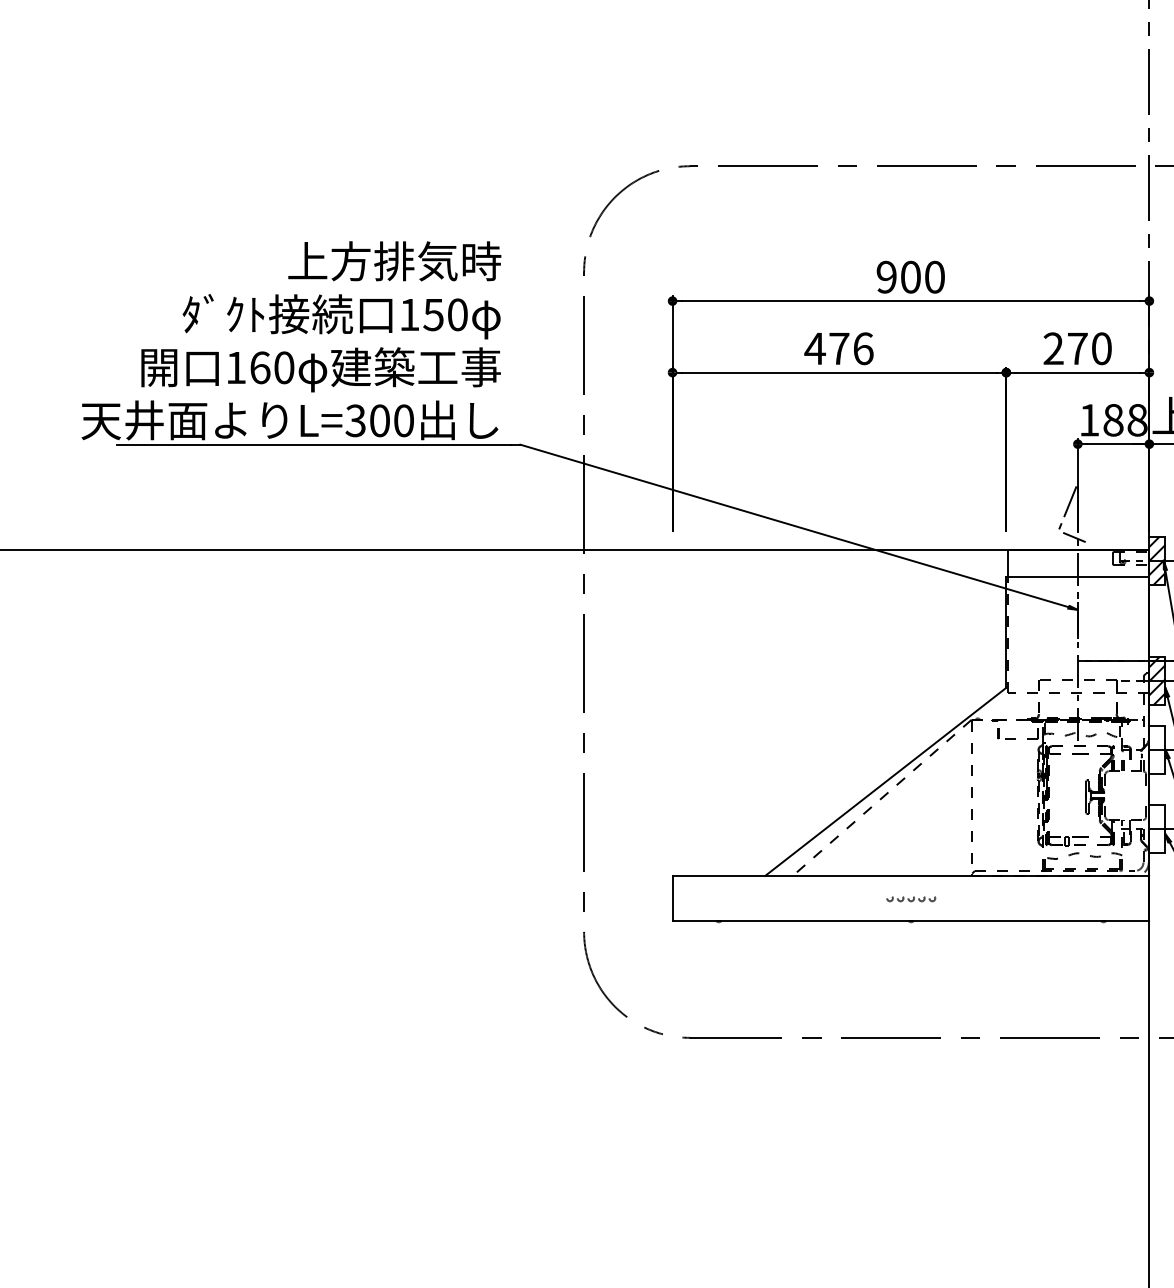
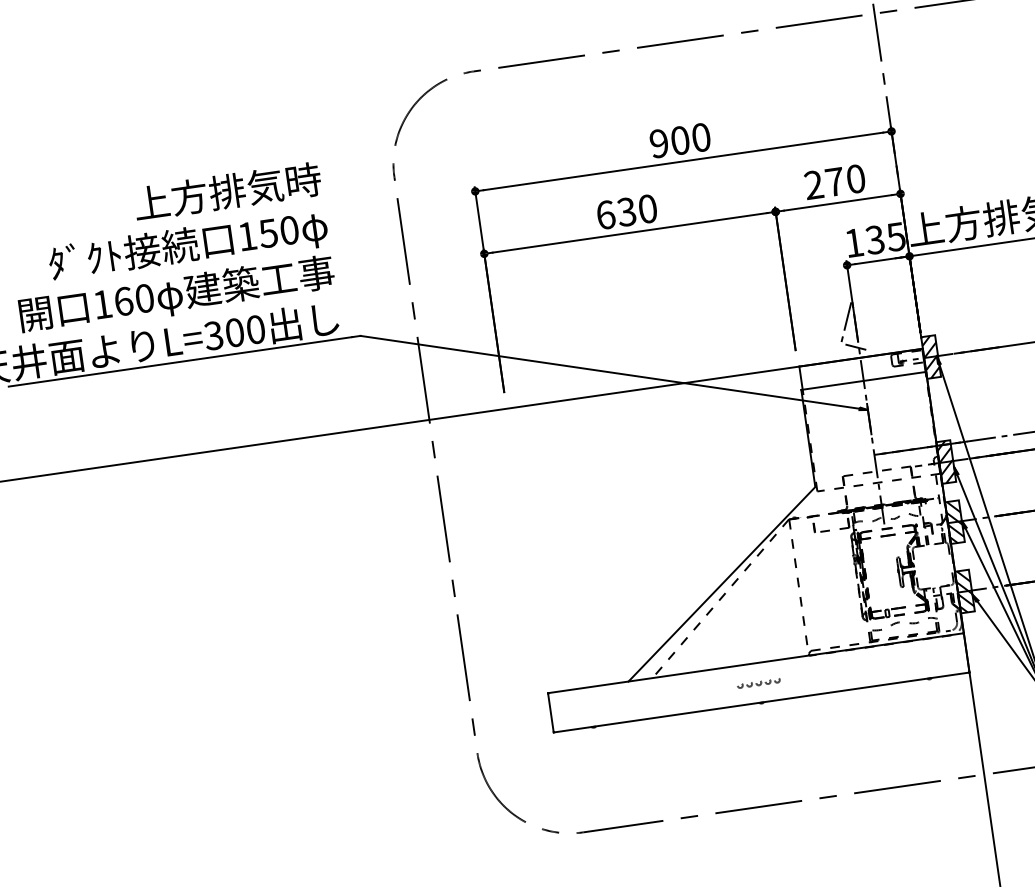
text: (838, 348) -> (626, 211), 476 -> 630
text: (1125, 419) -> (885, 237), 188 -> 135
hatch: (1157, 749) -> (955, 521), added
hatch: (1157, 829) -> (965, 591), added

